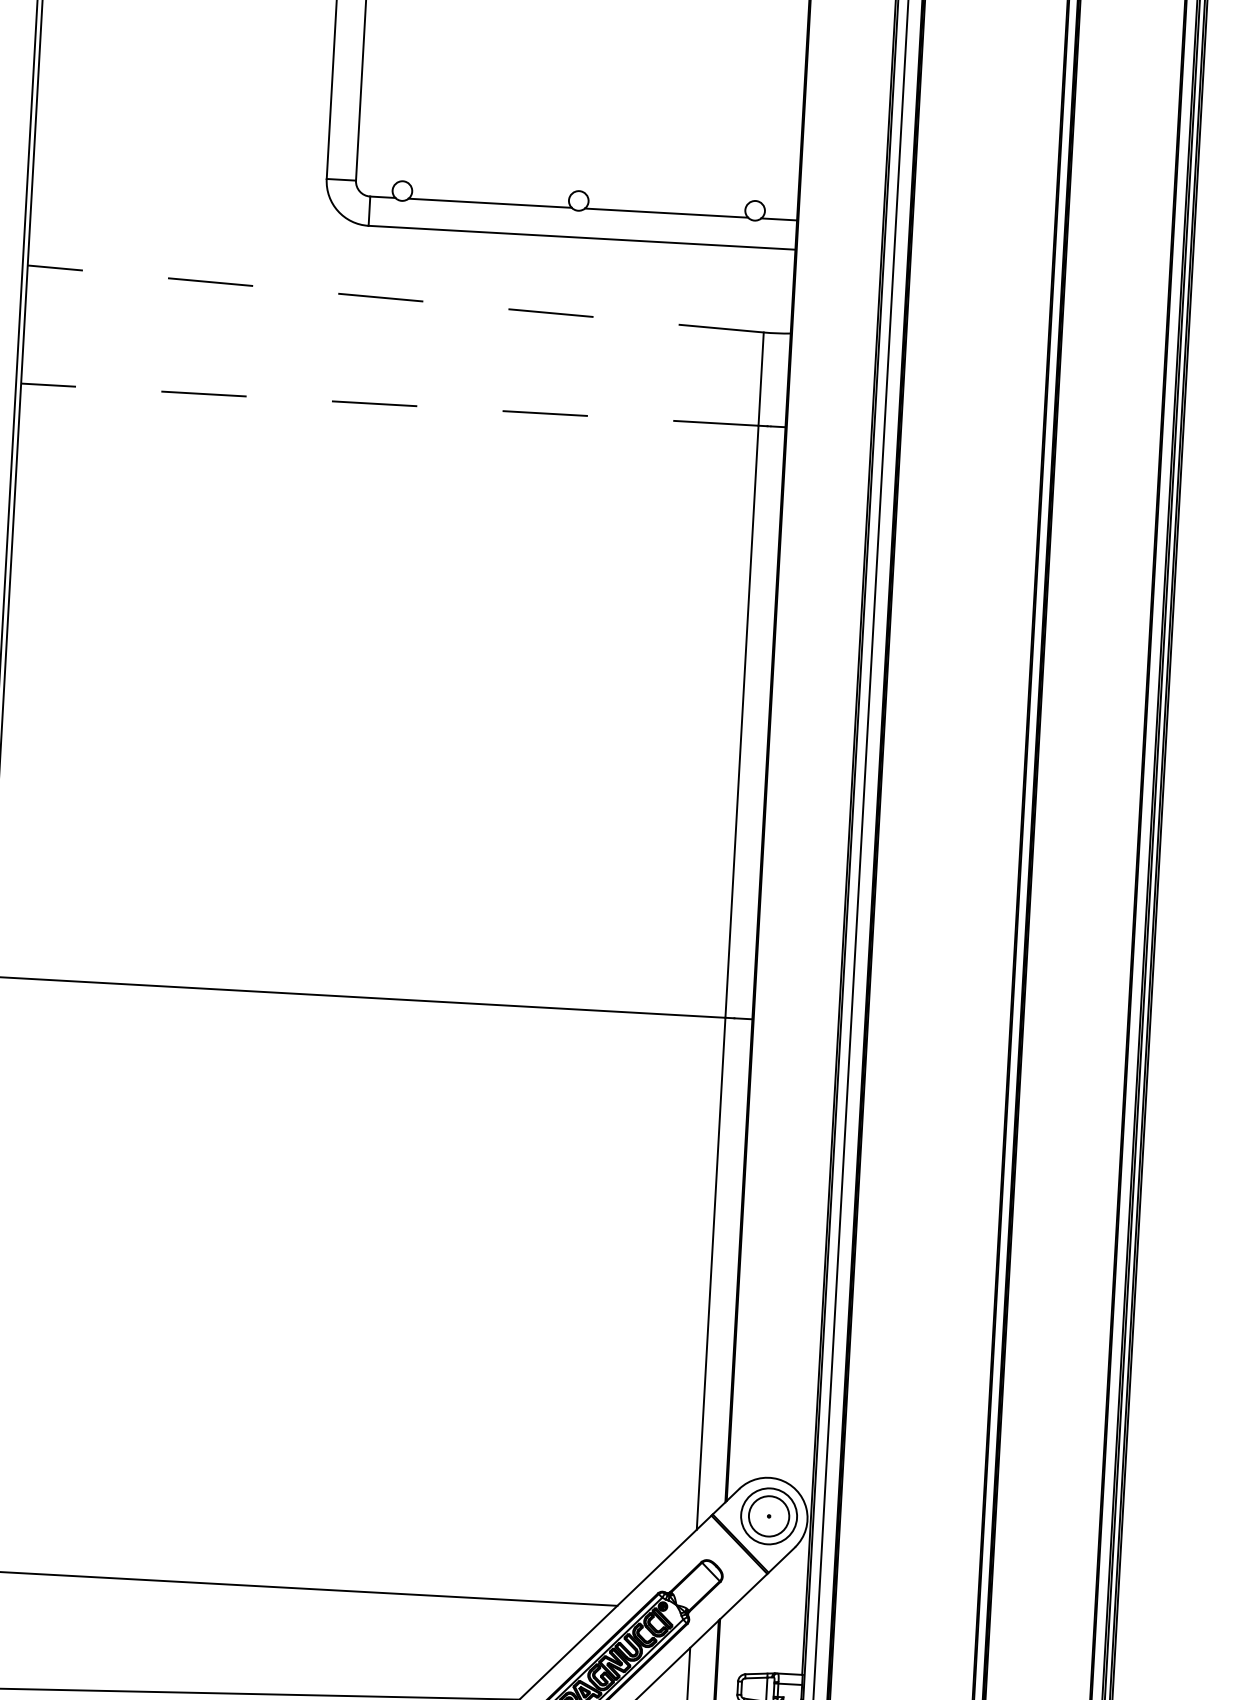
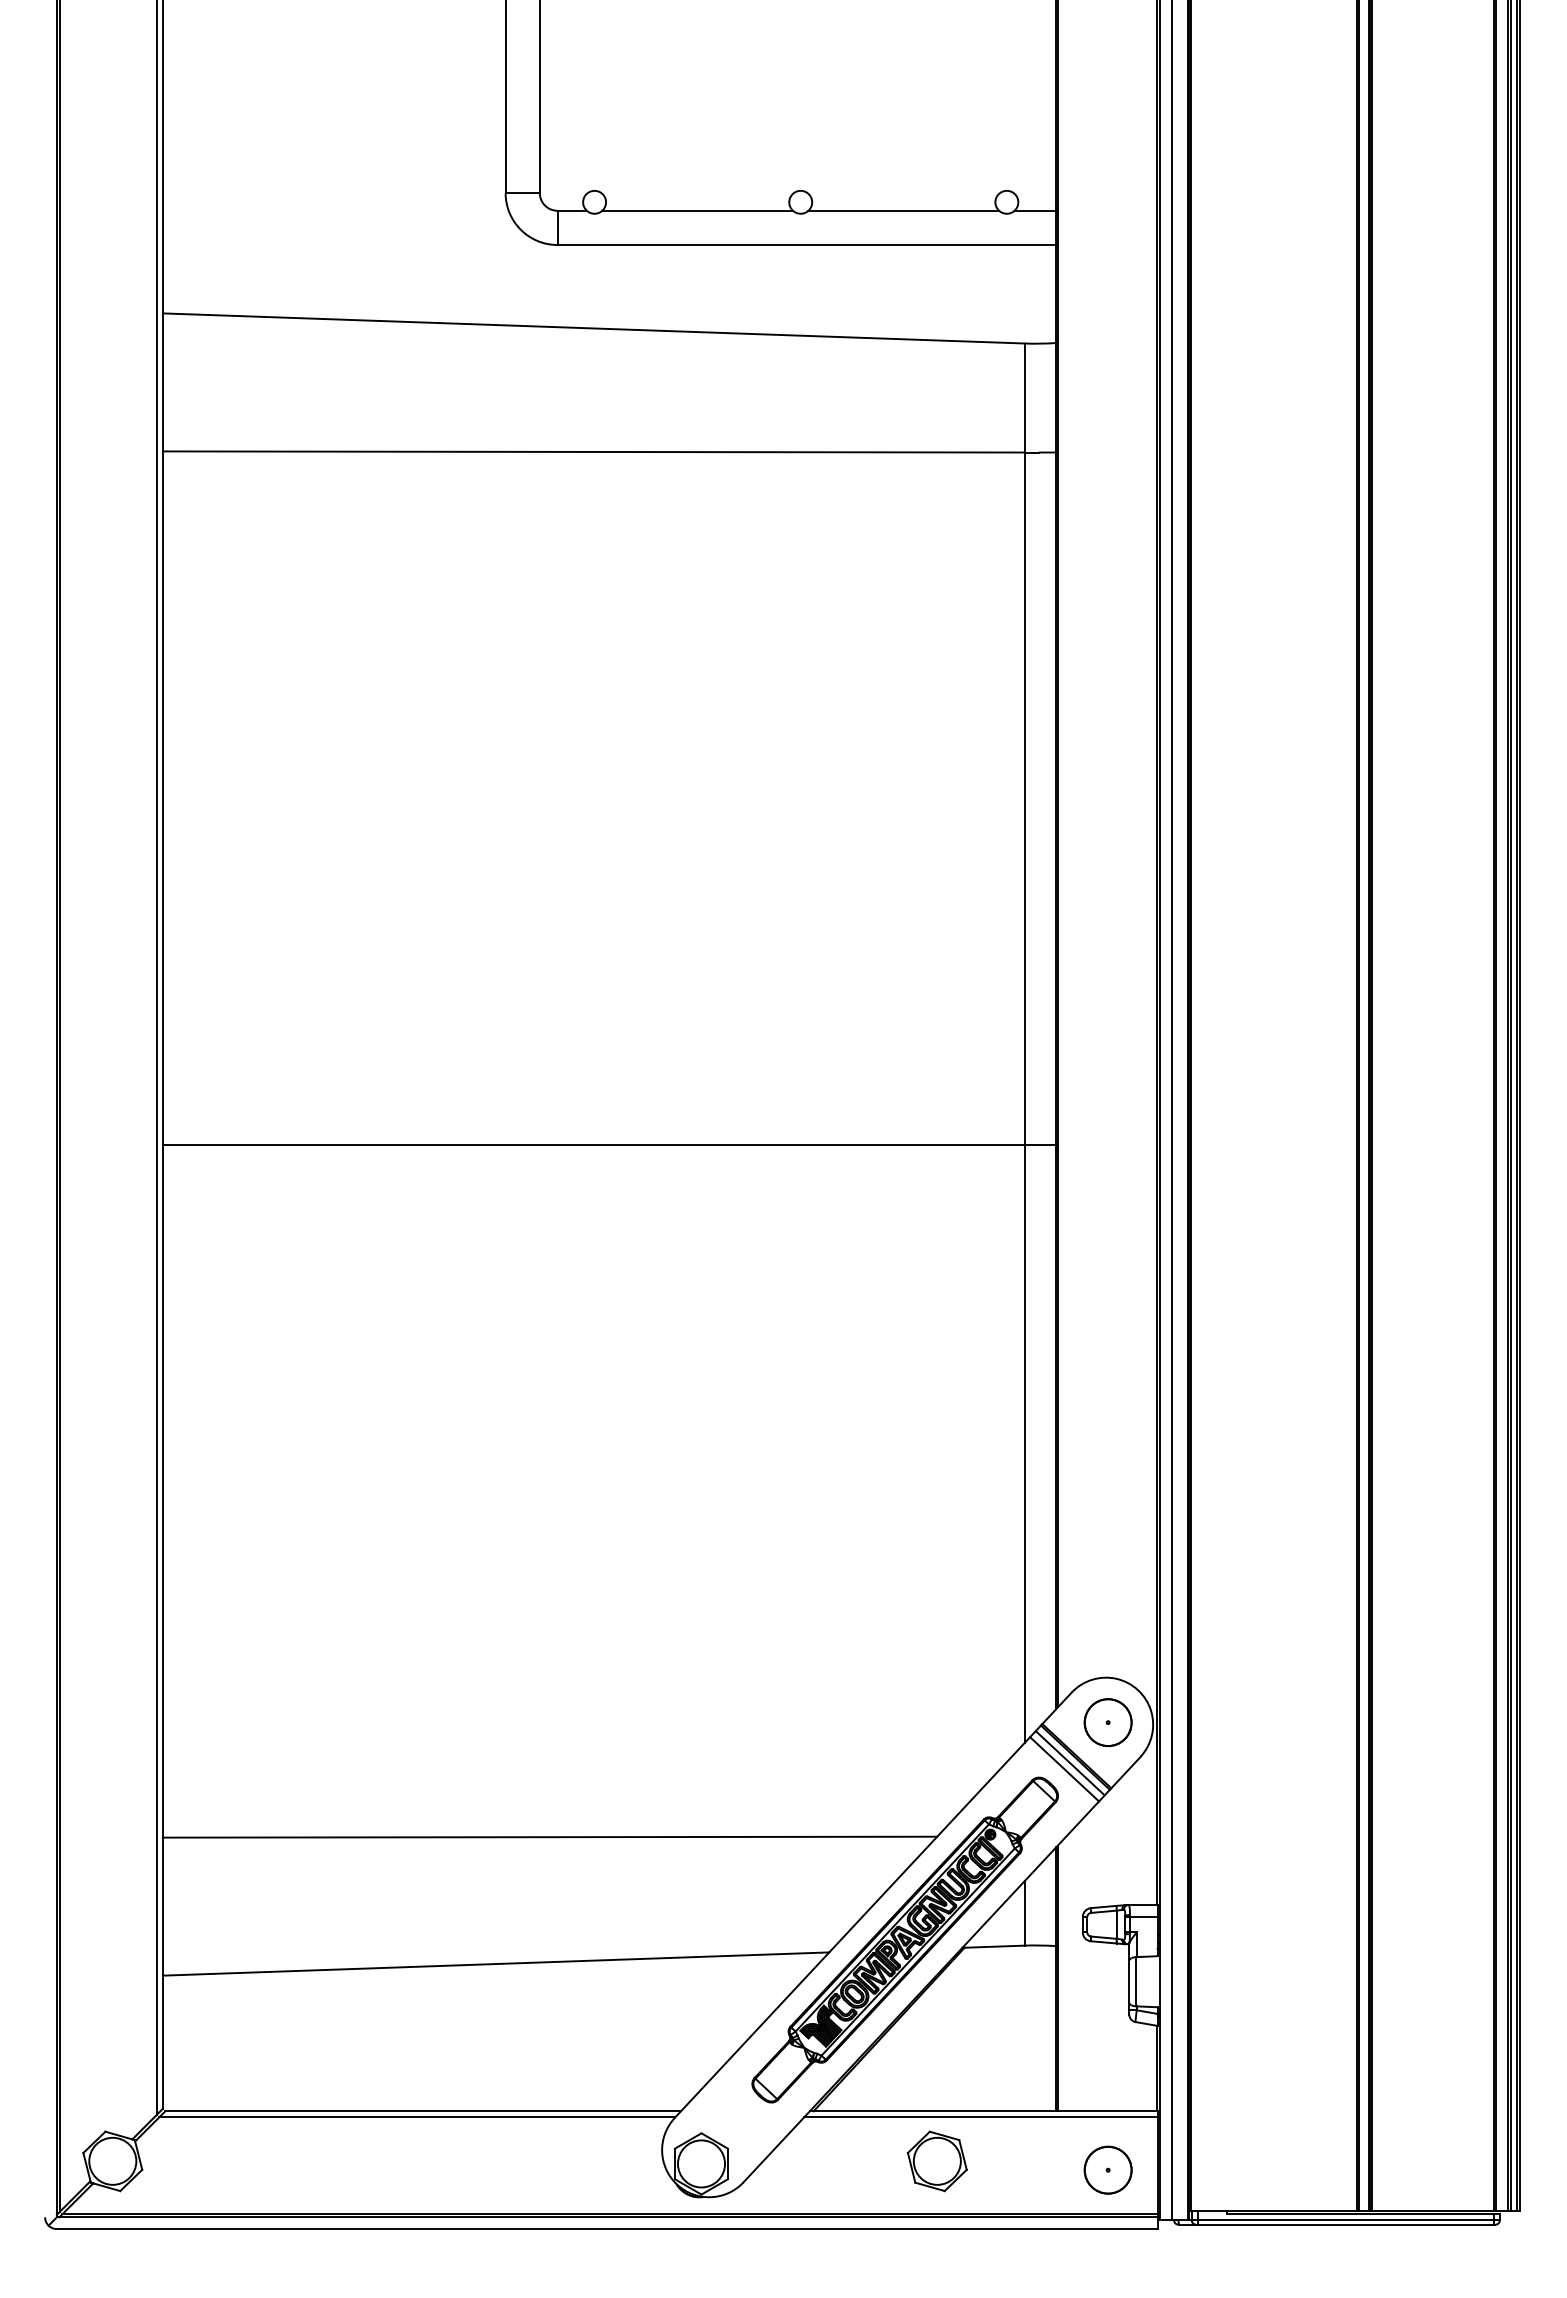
line: (395, 299) -> (593, 328), dashed -> solid
line: (389, 404) -> (593, 451), dashed -> solid
circle: (768, 1516) -> (1107, 1722), size x0.71
line: (734, 1549) -> (1069, 1763), added
line: (729, 1554) -> (1064, 1769), added

